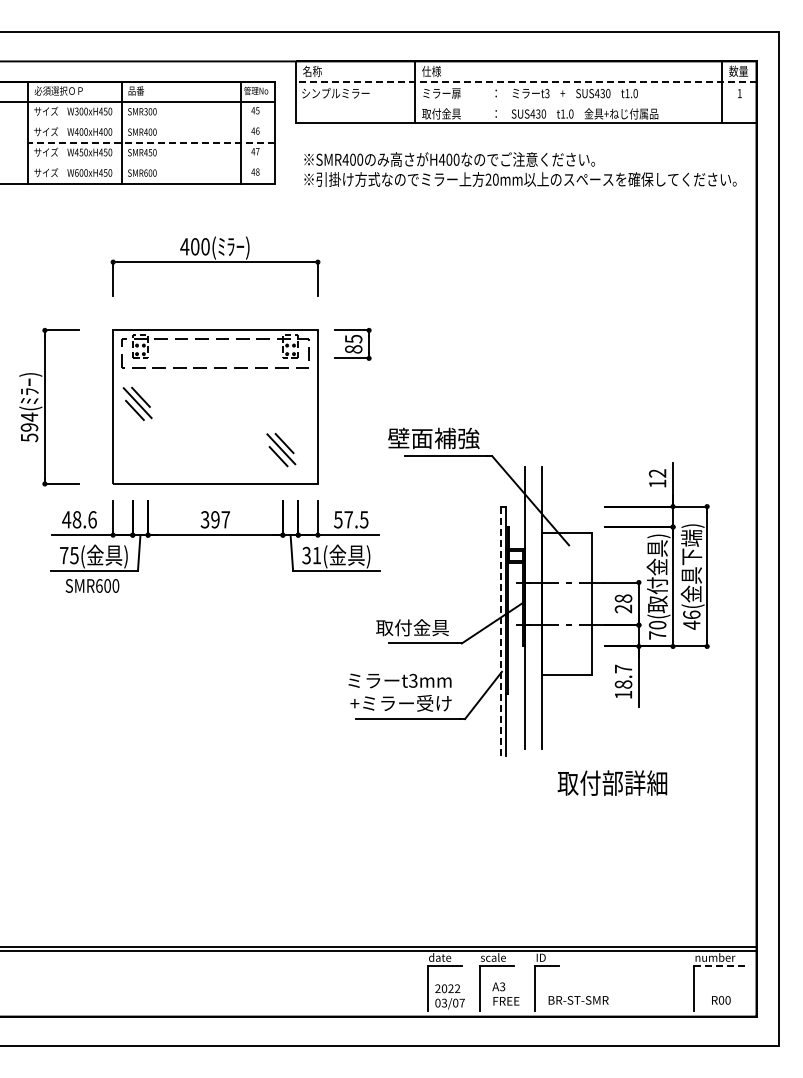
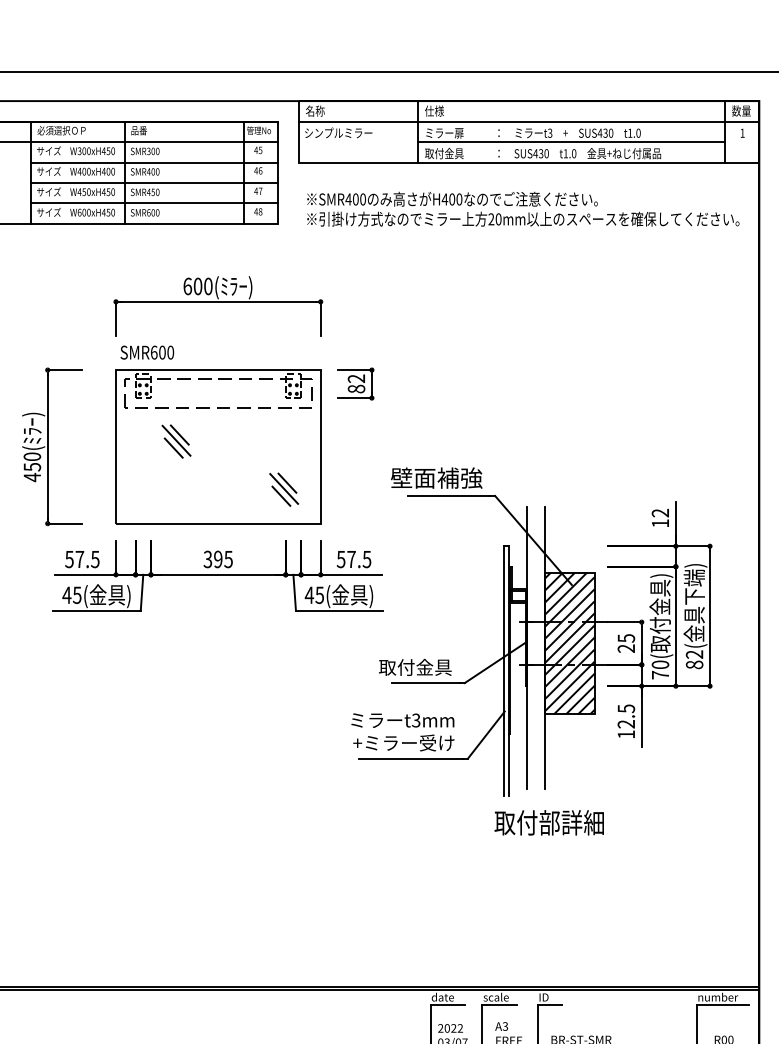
line: (525, 81) -> (528, 121), dashed -> solid
line: (568, 102) -> (571, 142), added
line: (151, 122) -> (154, 162), added
line: (151, 143) -> (154, 183), dashed -> solid
line: (151, 163) -> (154, 203), added
text: (184, 246) -> (187, 286), 400( -> 600(
text: (353, 338) -> (356, 378), 85 -> 82
part: (137, 403) -> (176, 441), moved
text: (29, 427) -> (32, 467), 594( -> 450(
text: (79, 519) -> (82, 559), 48.6 -> 57.5
text: (225, 519) -> (228, 559), 397 -> 395
text: (63, 555) -> (66, 595), 75( -> 45(
text: (311, 555) -> (314, 595), 31( -> 45(
text: (92, 585) -> (147, 352), moved
text: (623, 598) -> (626, 638), 28 -> 25
hatch: (566, 603) -> (569, 643), added
text: (691, 619) -> (694, 659), 46( -> 82(
line: (500, 631) -> (503, 671), dashed -> solid
text: (623, 676) -> (626, 716), 18.7 -> 12.5
text: (612, 782) -> (549, 822), moved
line: (720, 965) -> (723, 1005), dashed -> solid

